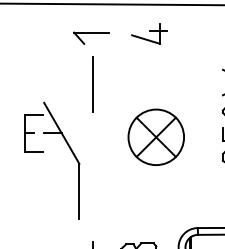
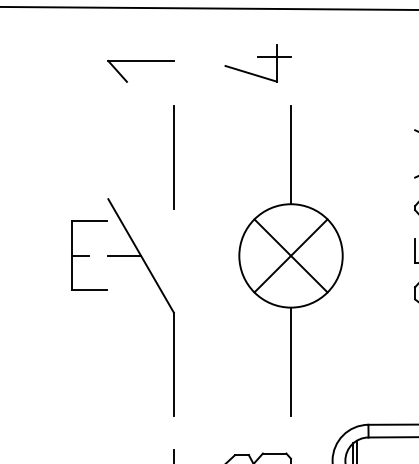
part: (149, 33) -> (257, 62), moved
part: (91, 37) -> (140, 70), moved
line: (156, 82) -> (291, 153), added
part: (43, 152) -> (107, 291), moved
line: (156, 194) -> (291, 362), added

